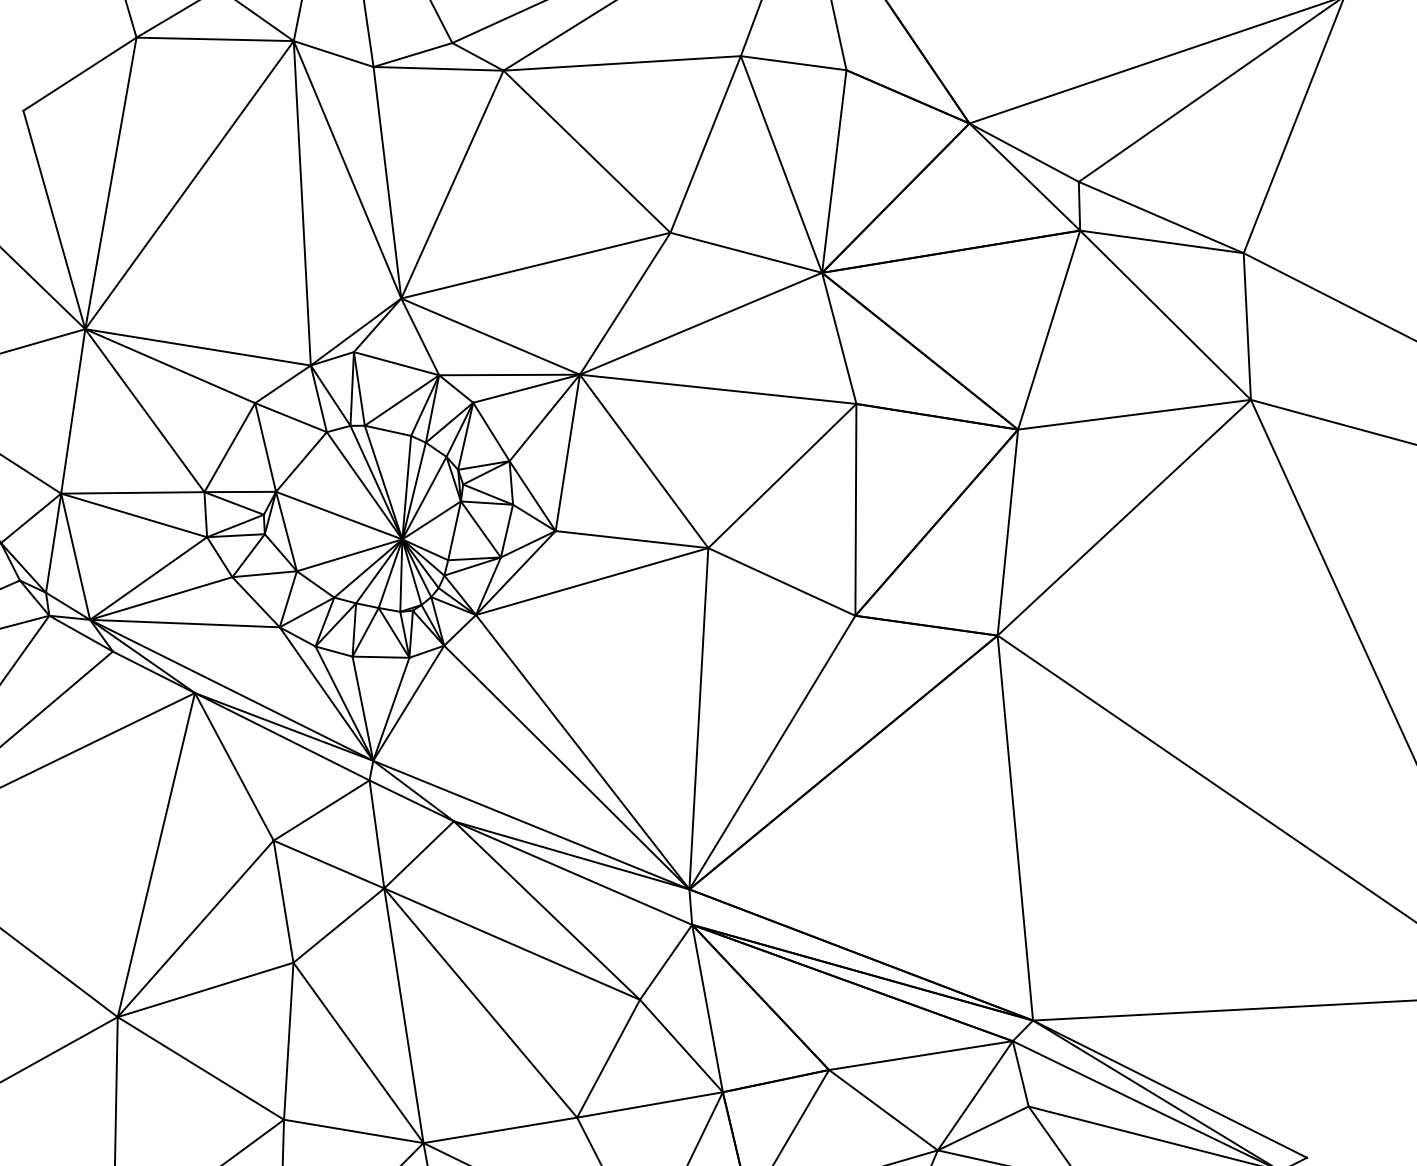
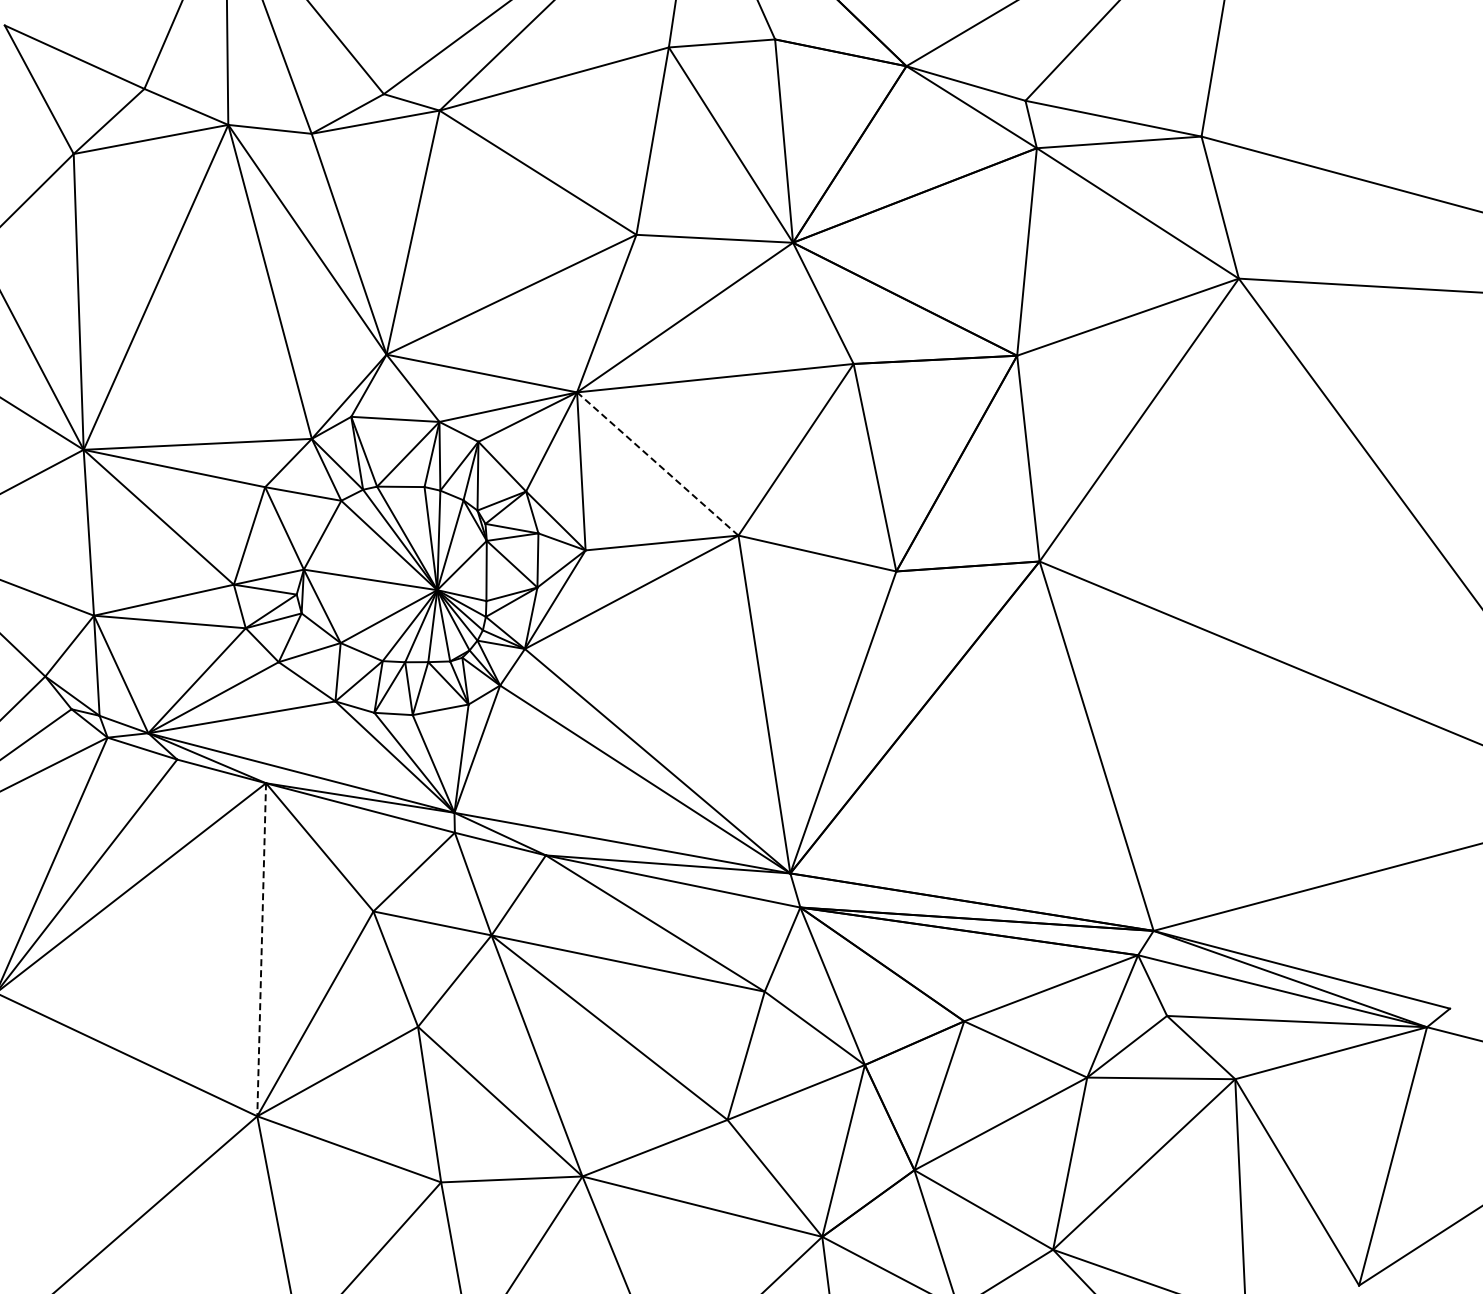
line: (643, 460) -> (657, 463), solid -> dashed
line: (156, 854) -> (261, 949), solid -> dashed

